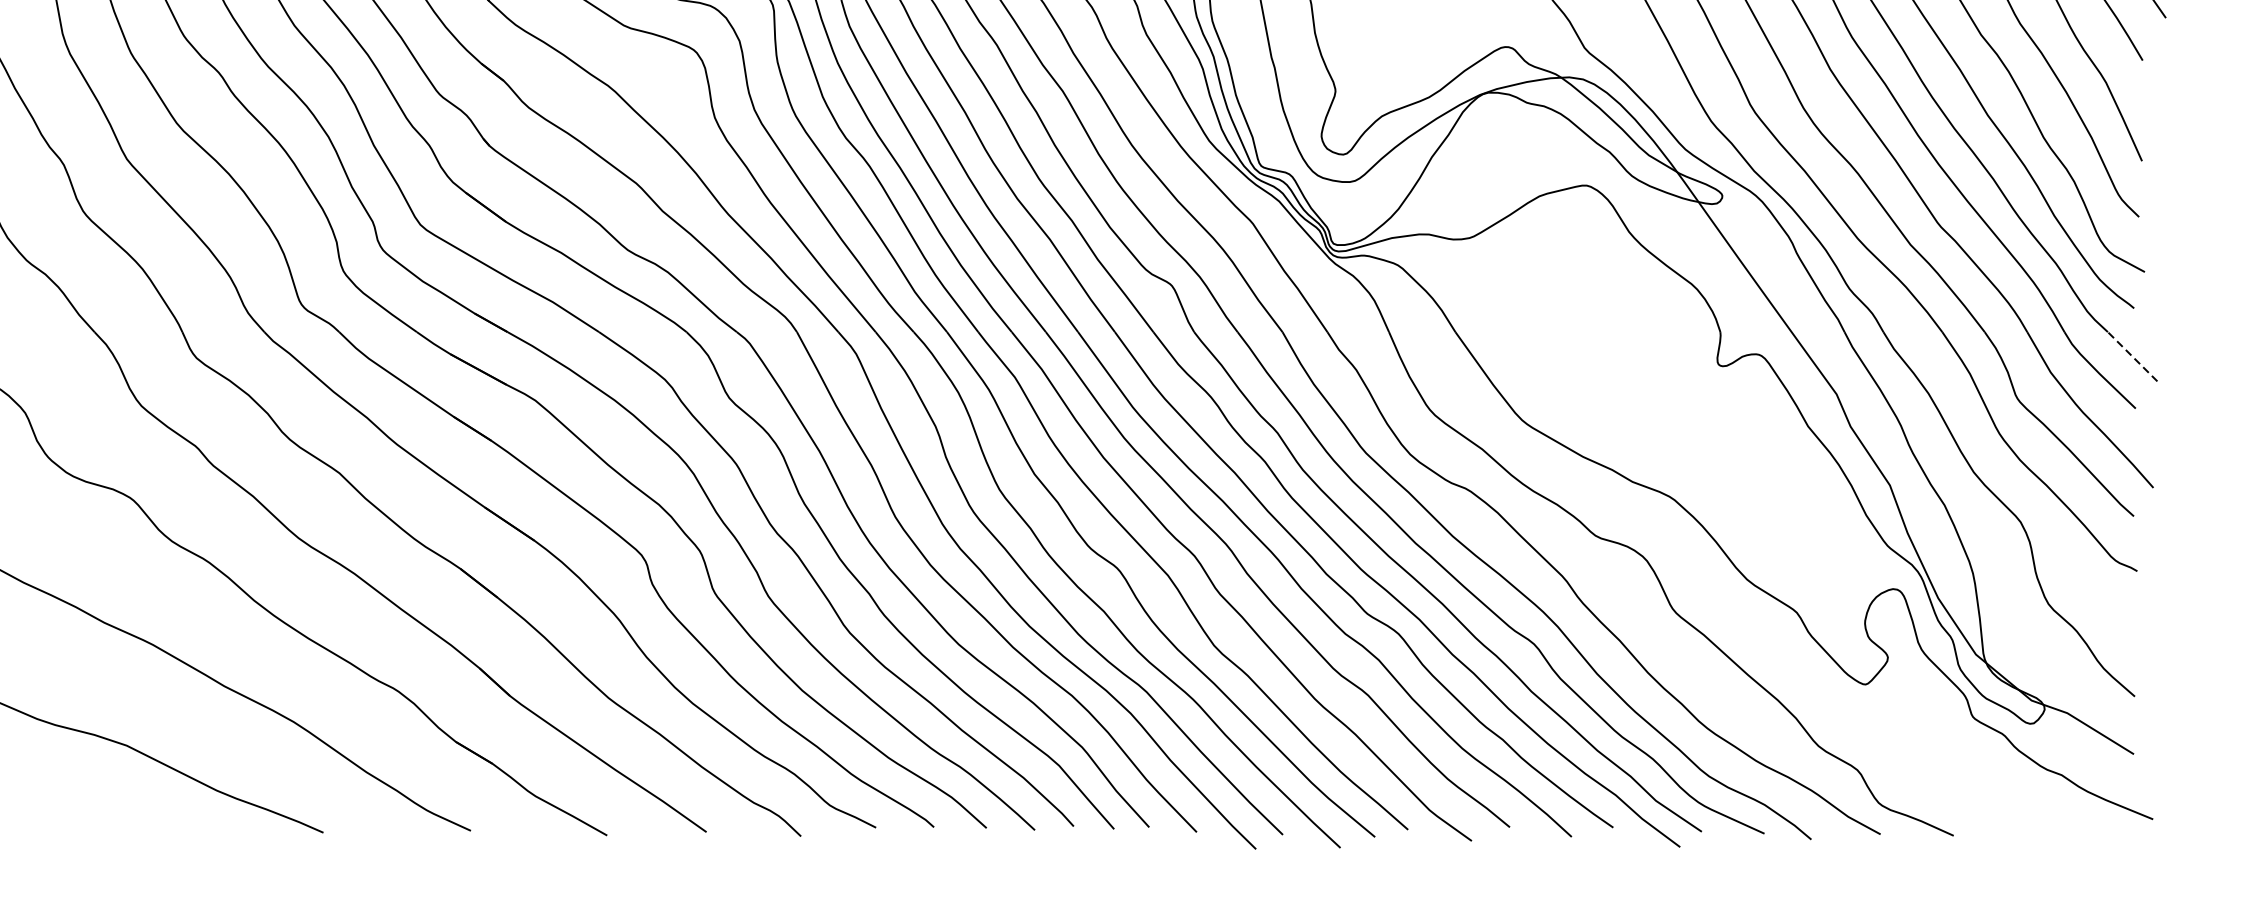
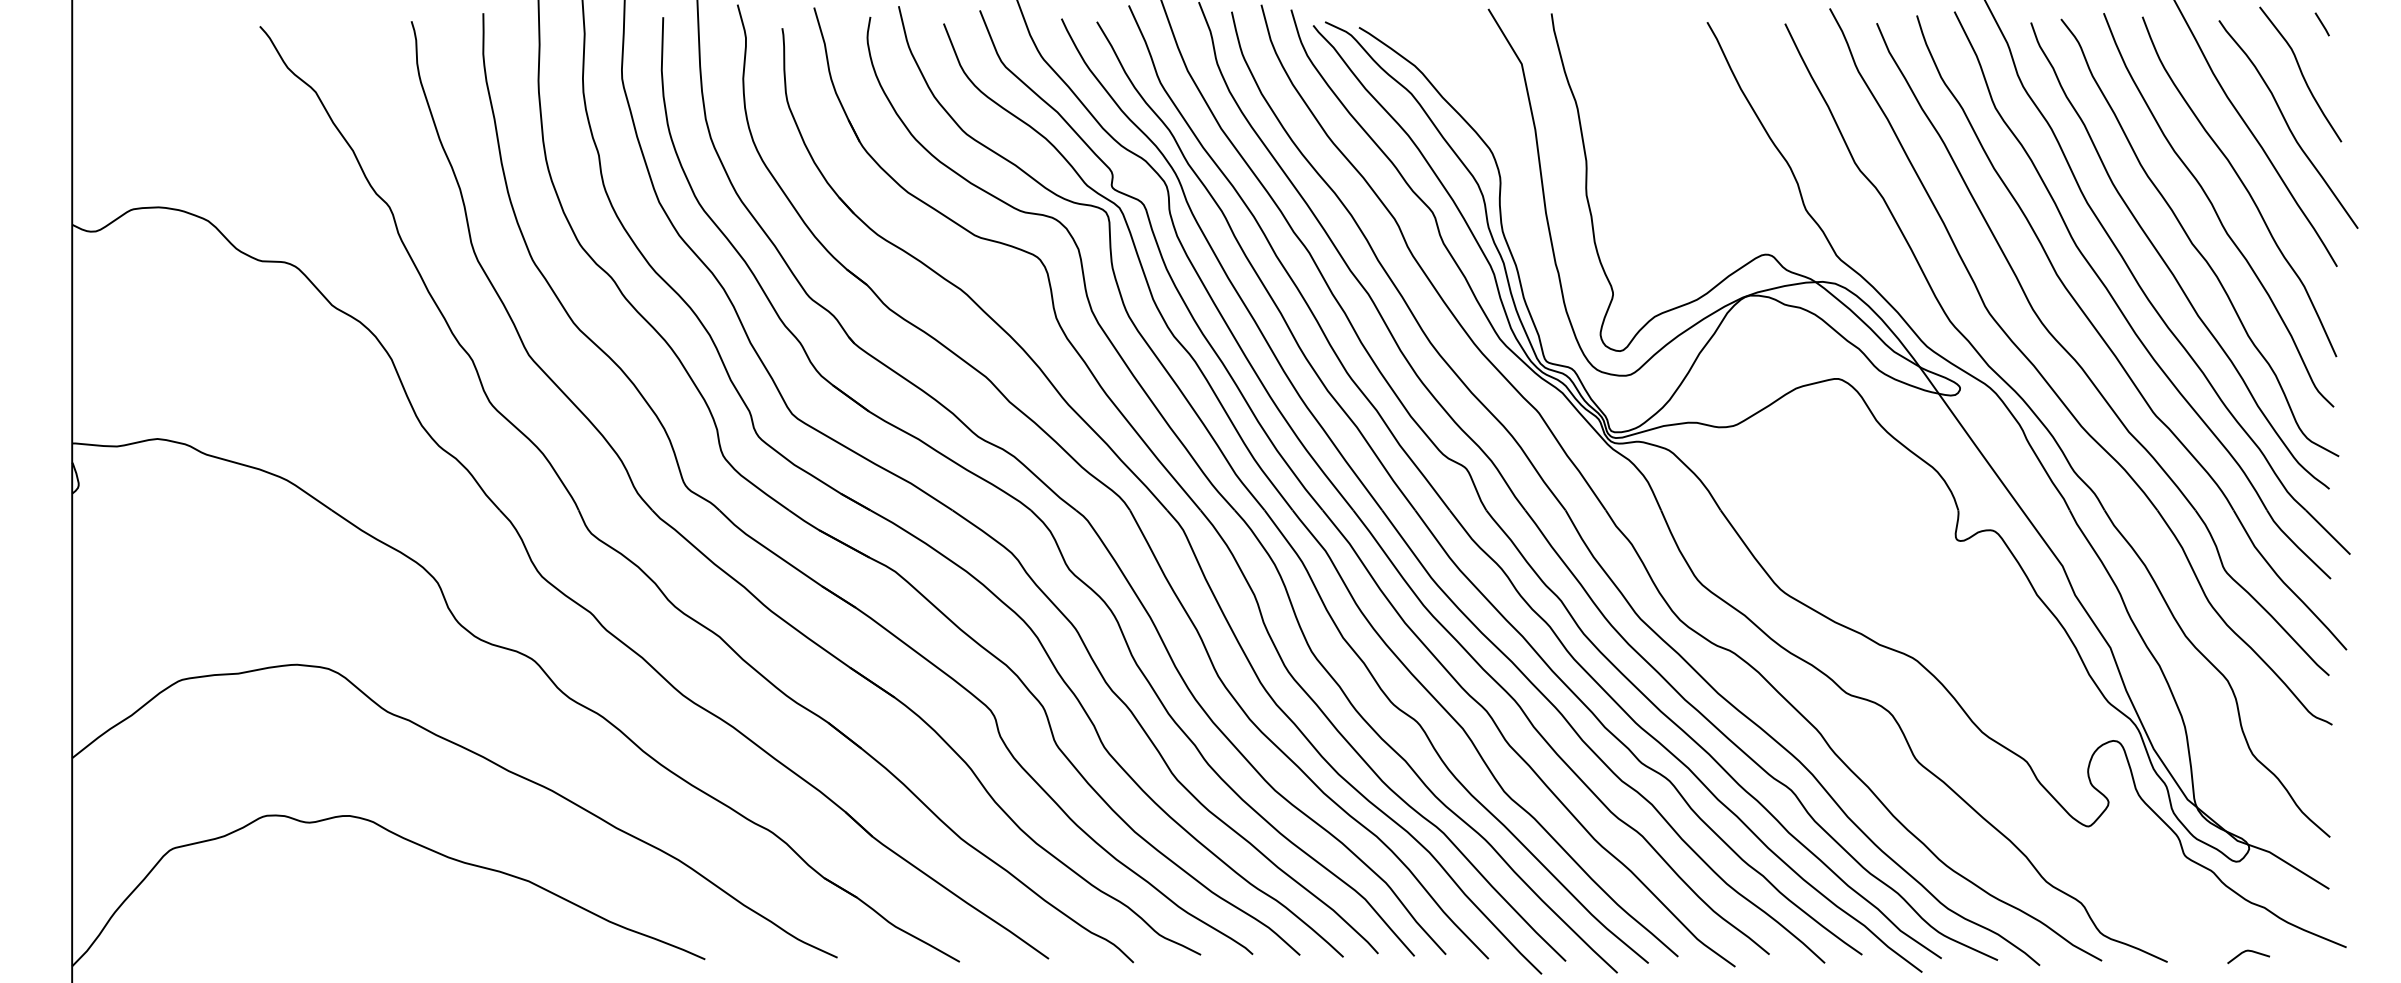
line: (2131, 356) -> (2327, 532), dashed -> solid
curve: (2043, 823) -> (2248, 951), added

